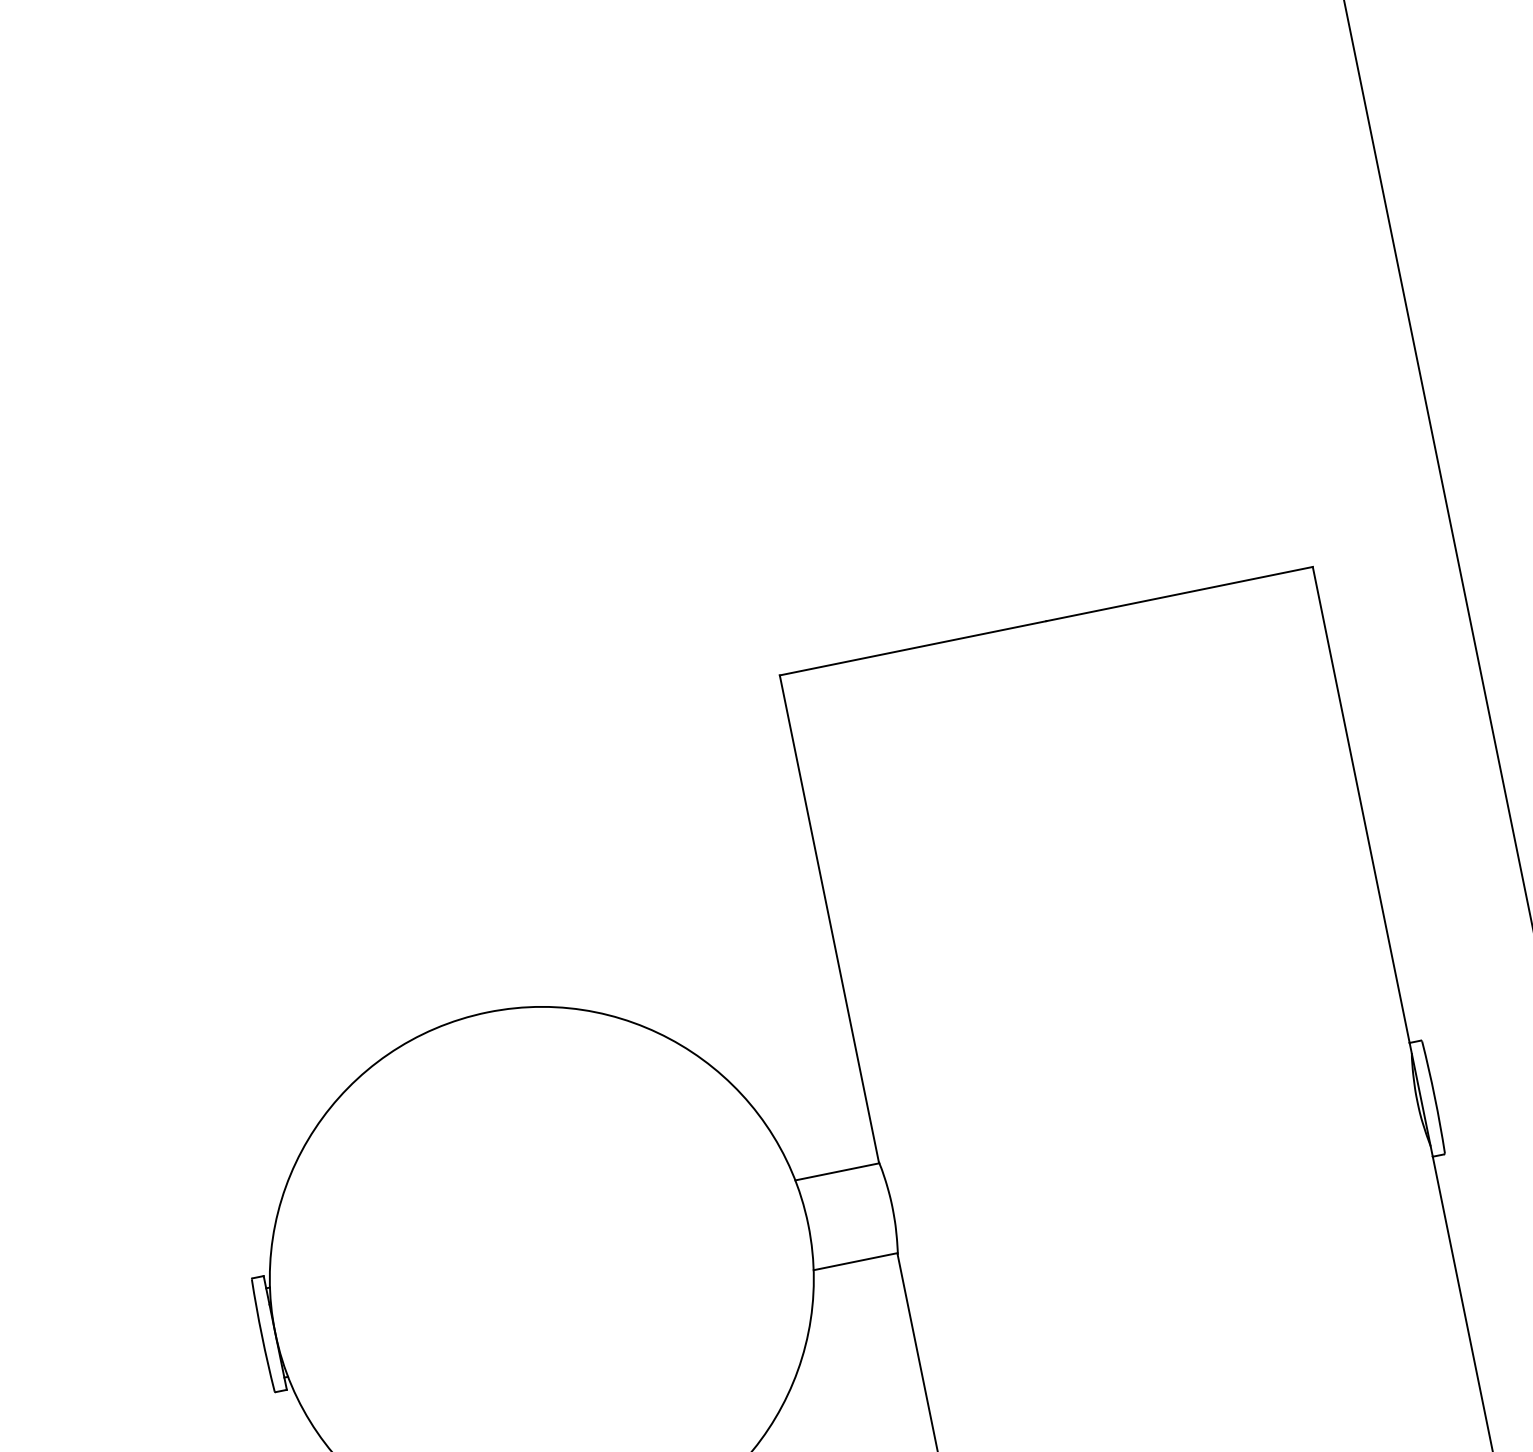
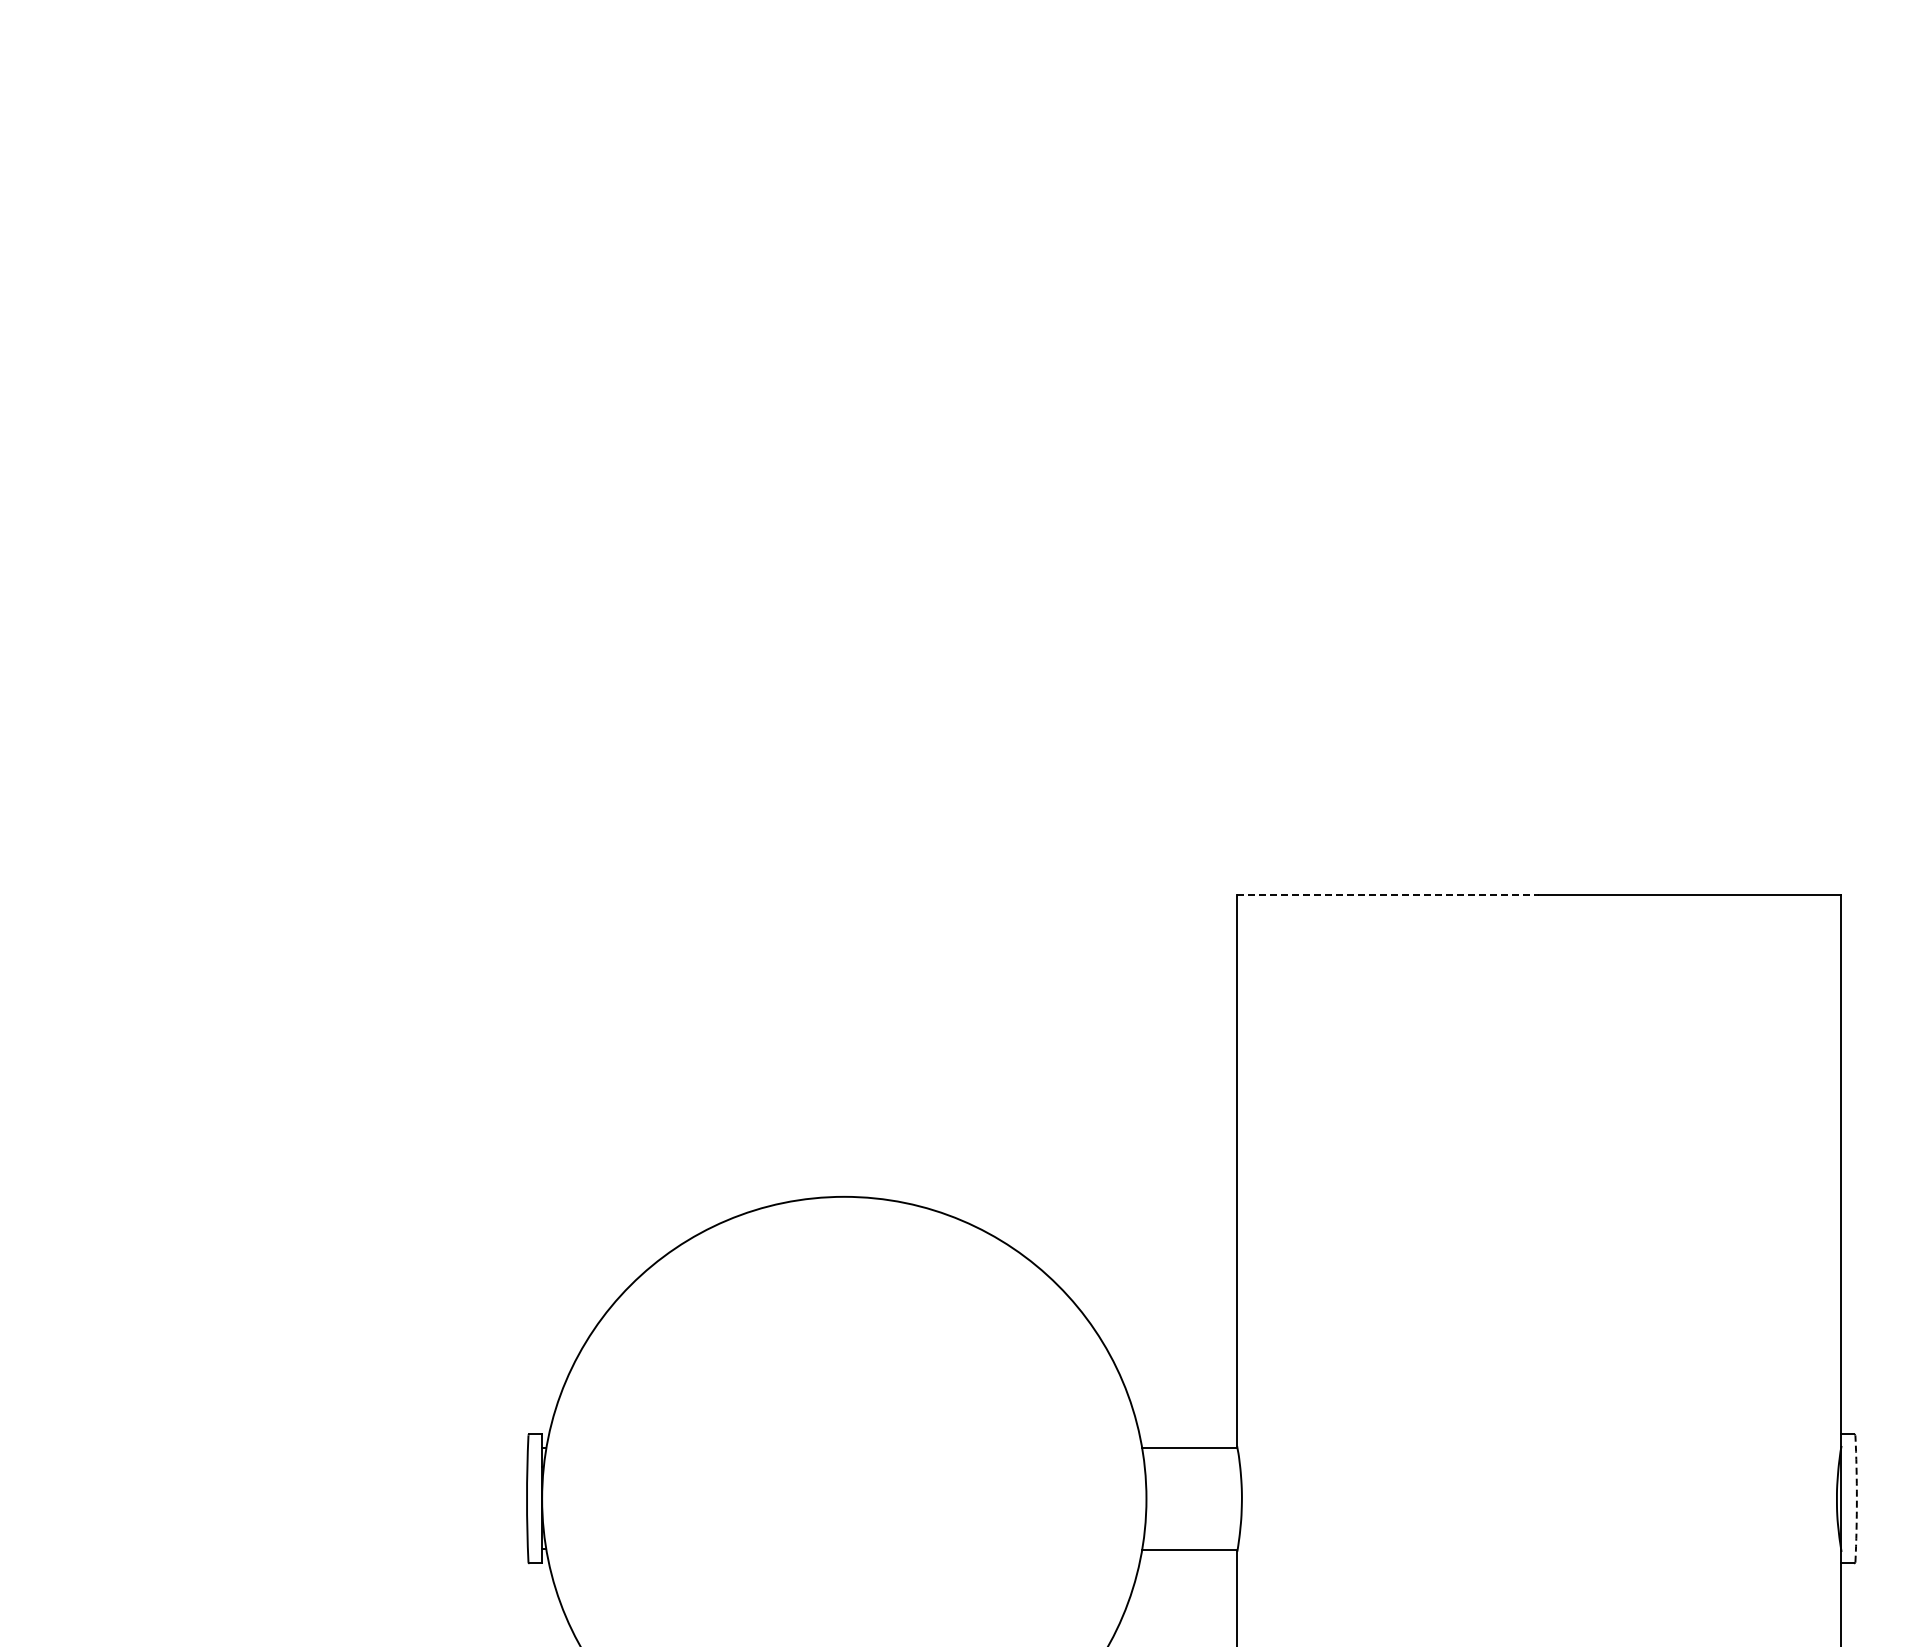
line: (913, 648) -> (1388, 894), solid -> dashed
arc: (1434, 1097) -> (1856, 1499), solid -> dashed

